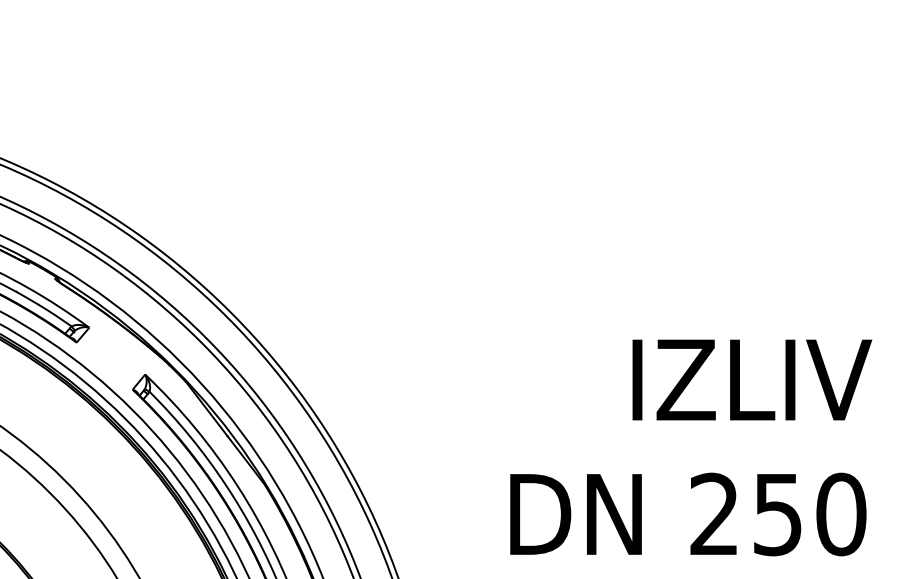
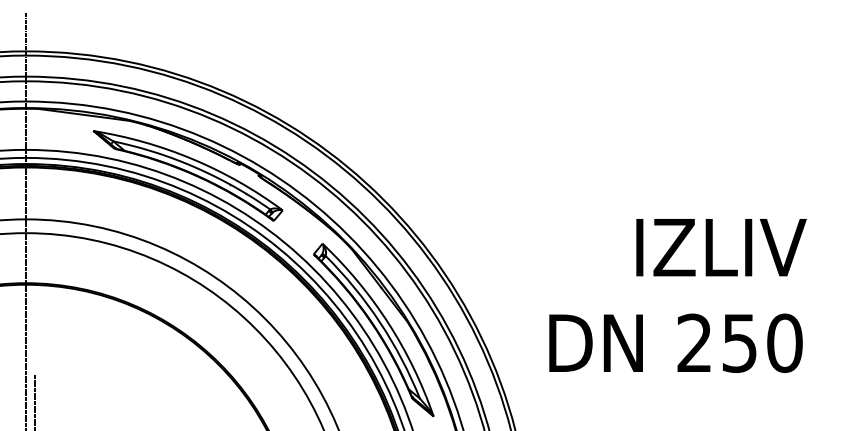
text: (690, 447) -> (677, 295), moved

